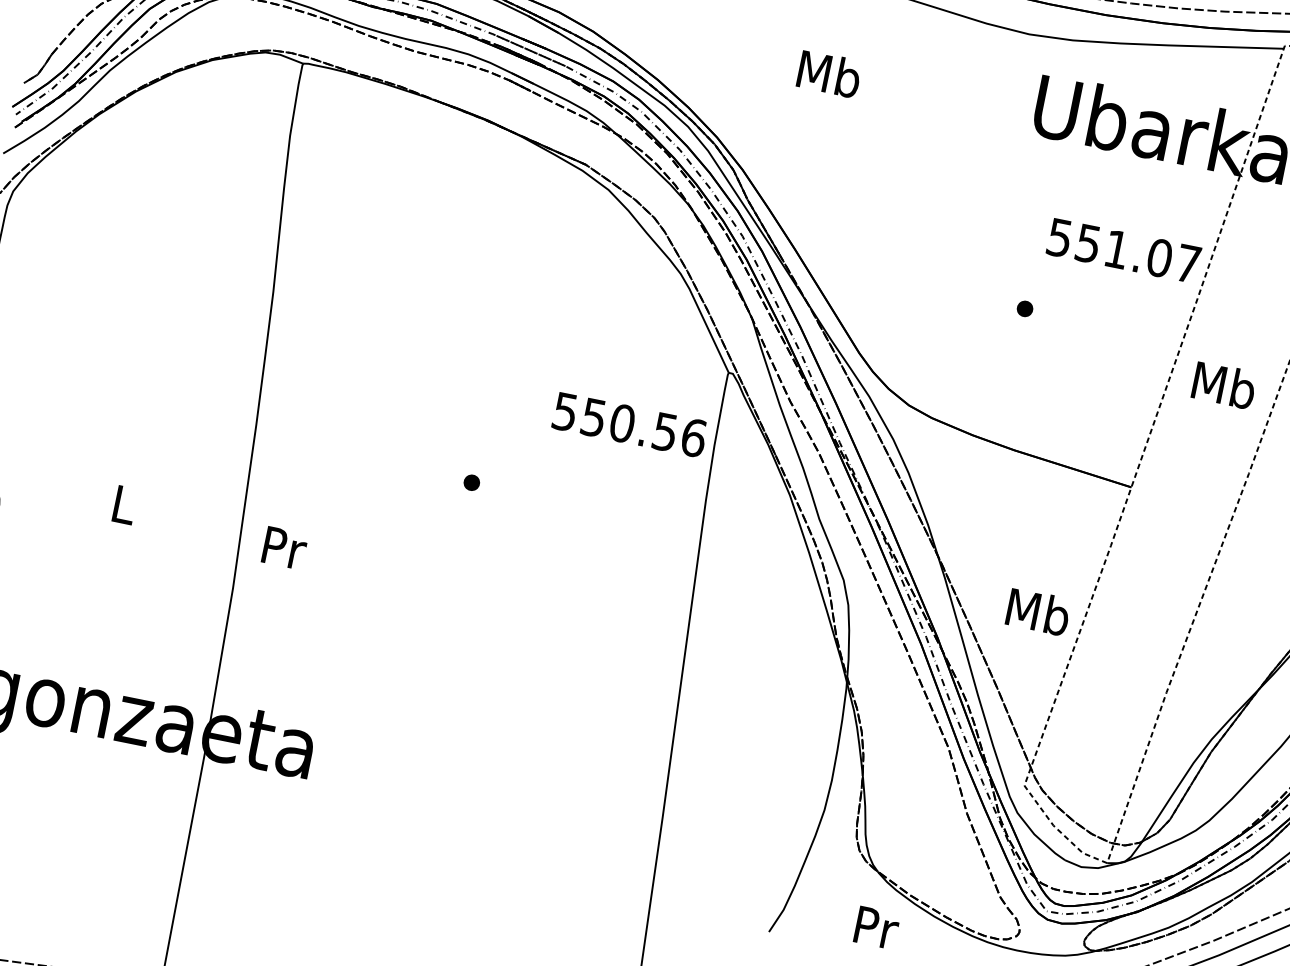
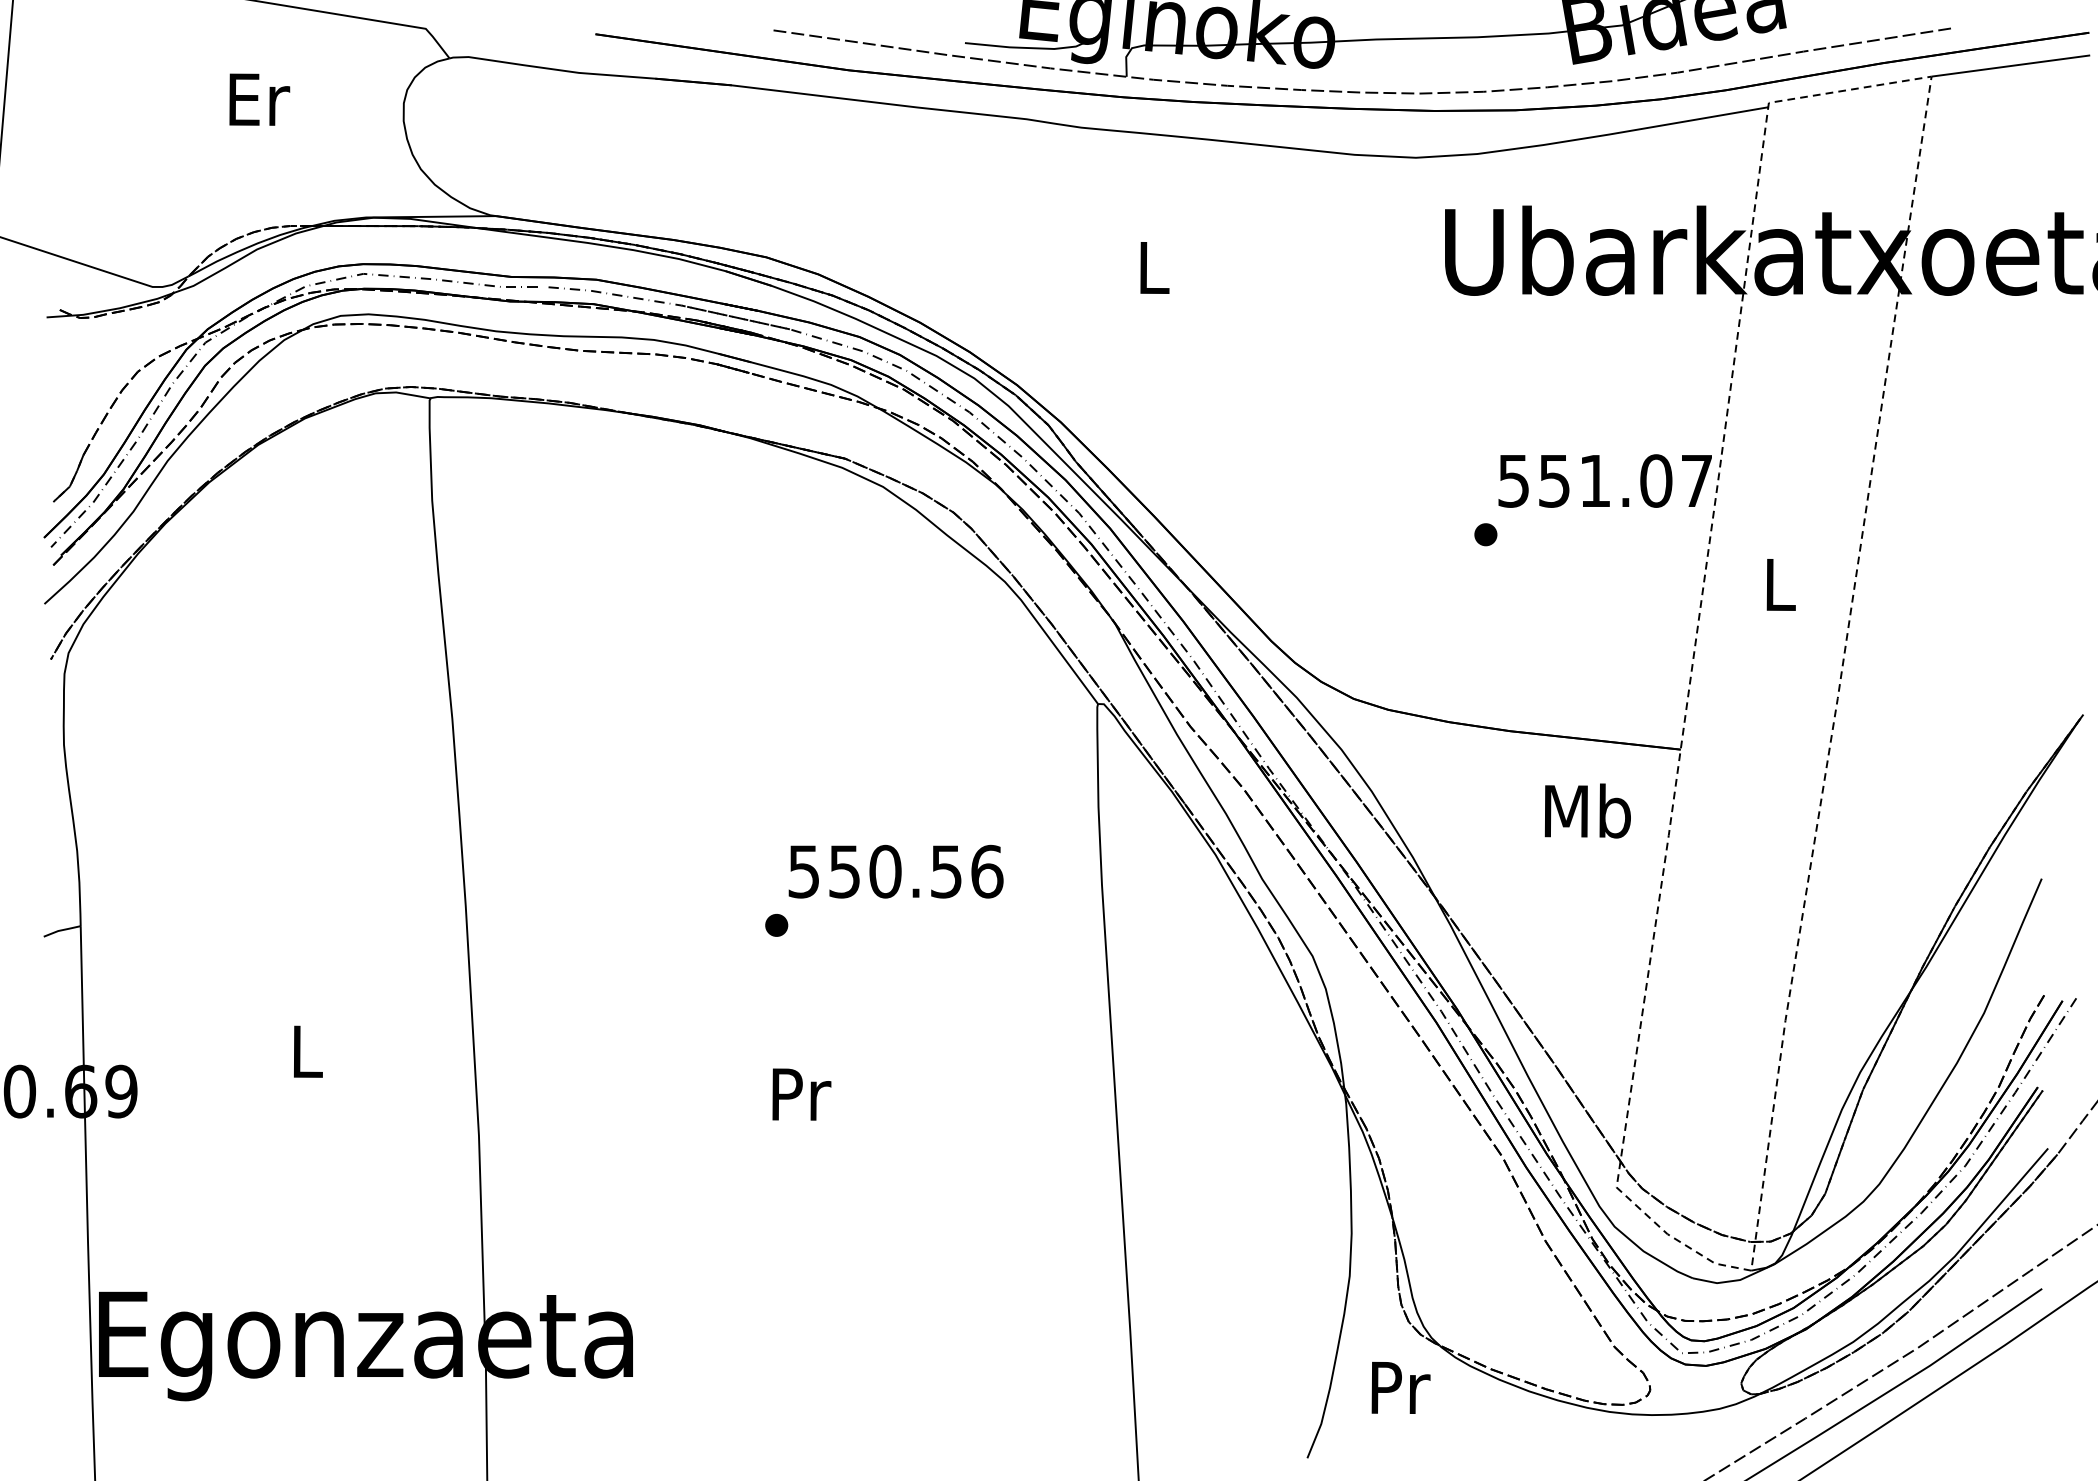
text: (829, 74) -> (1153, 267), Mb -> L
text: (1123, 250) -> (1604, 480), moved
text: (1224, 384) -> (1779, 583), Mb -> L
text: (629, 424) -> (895, 871), moved
text: (284, 548) -> (801, 1094), moved
text: (1038, 611) -> (1587, 810), moved
text: (876, 927) -> (1400, 1387), moved

